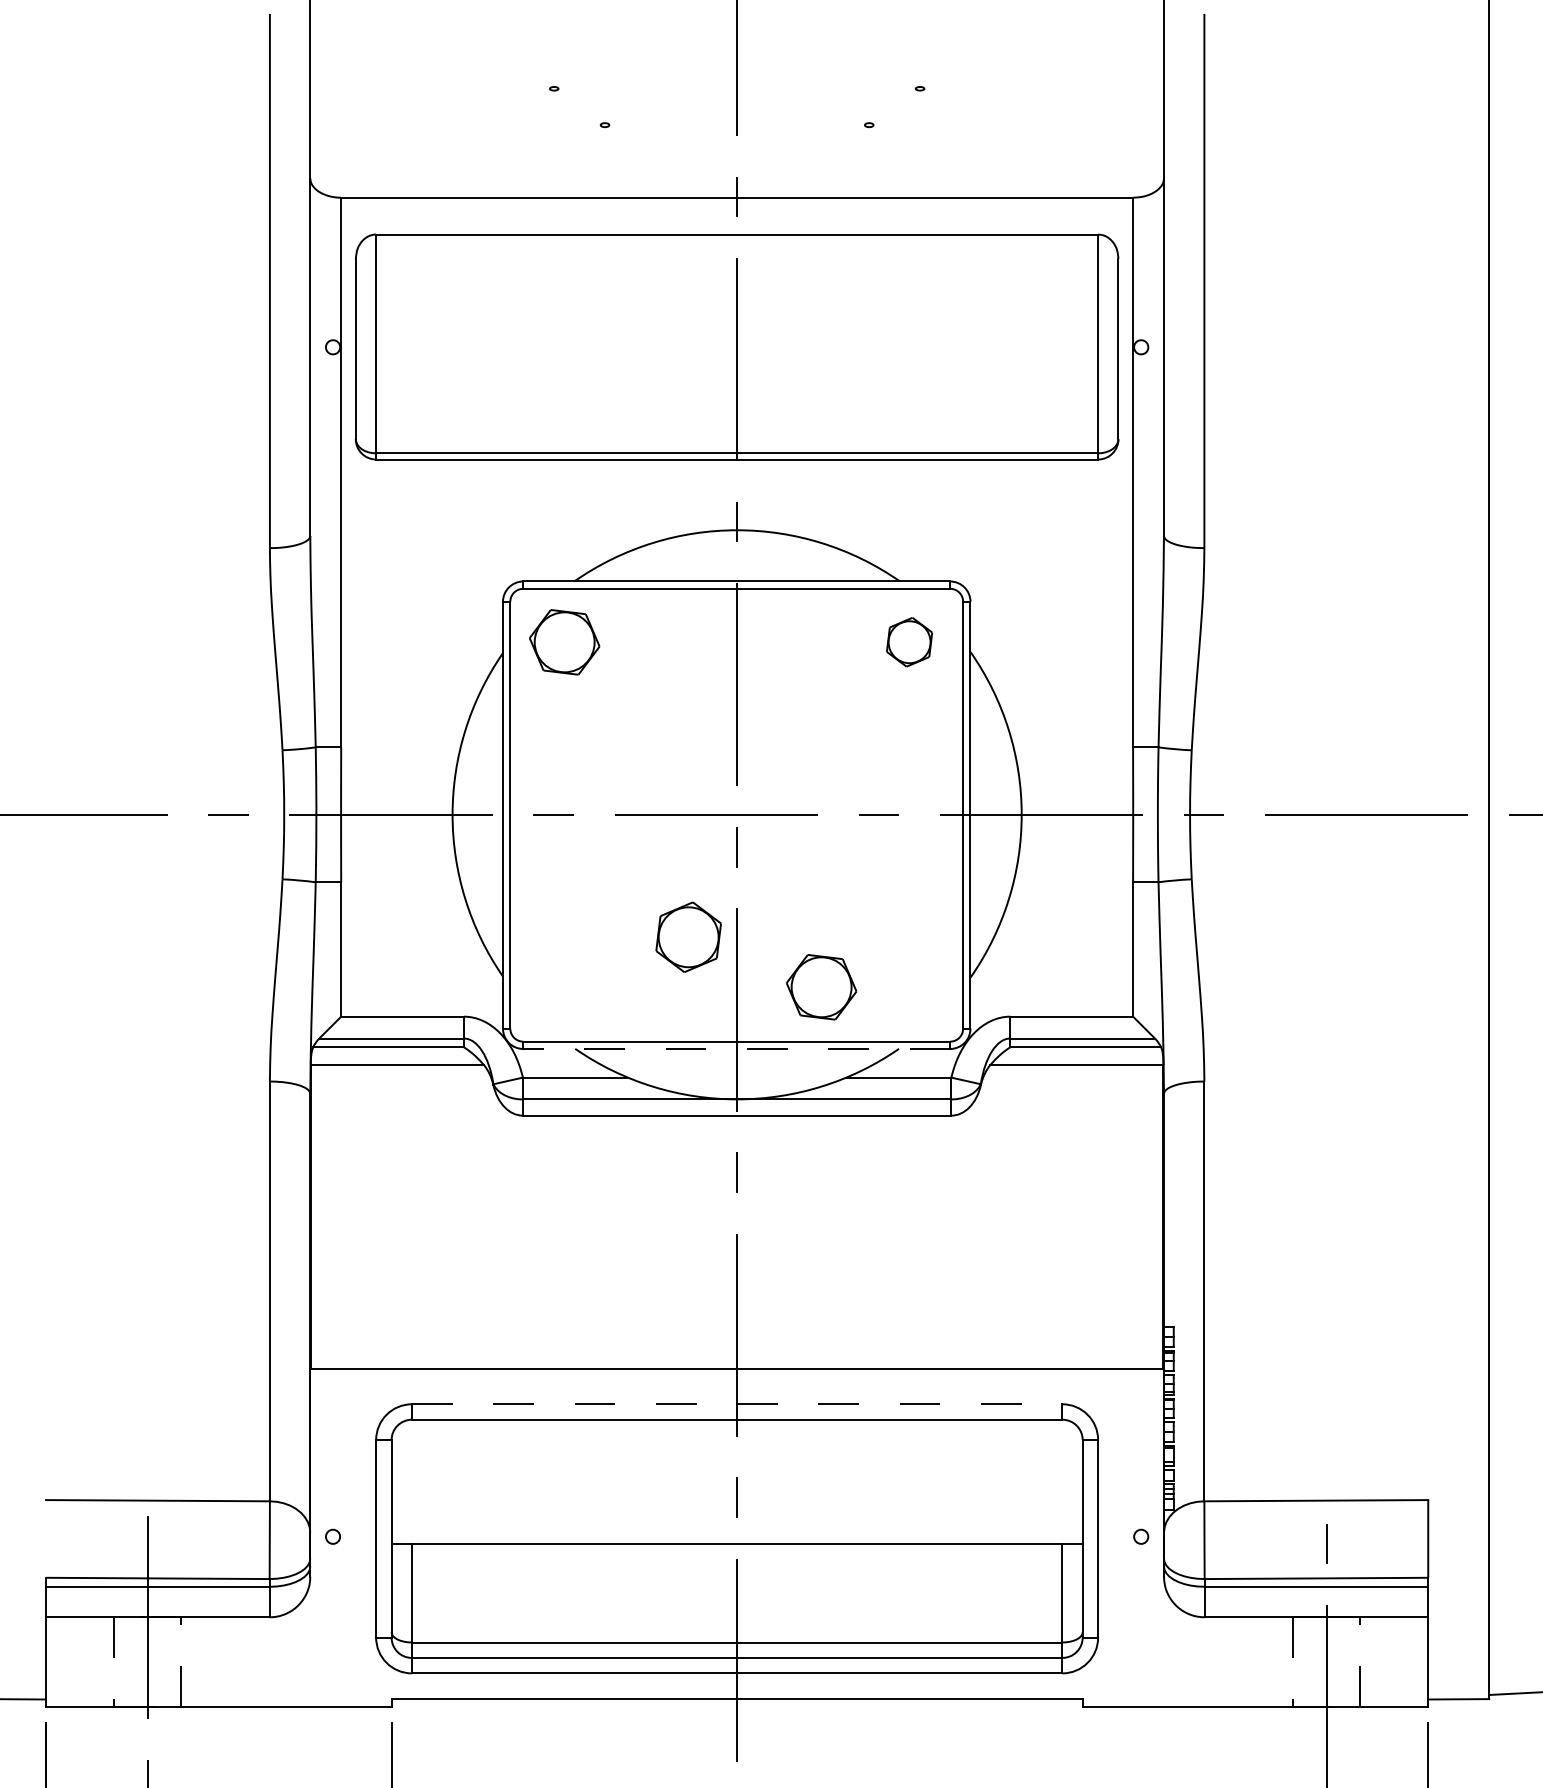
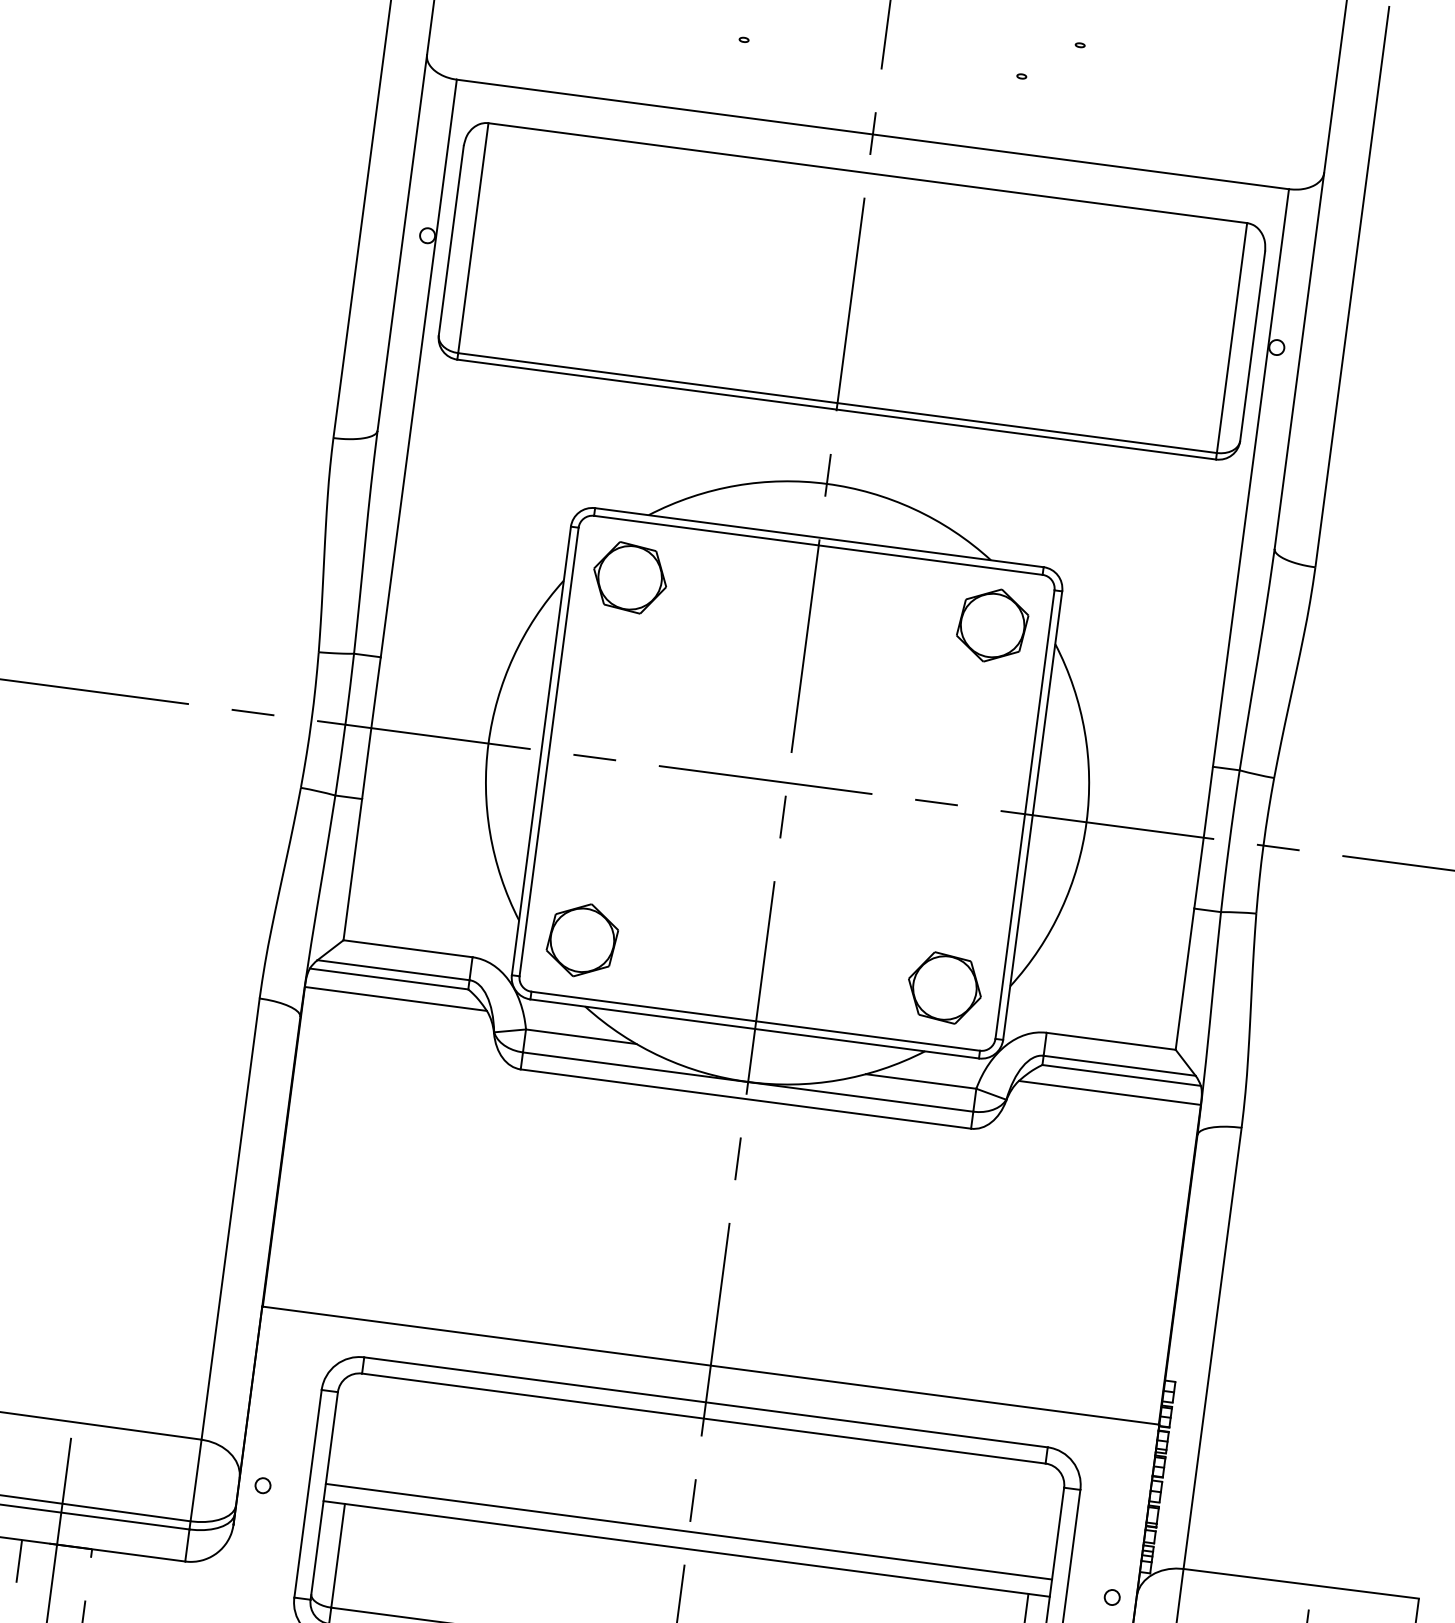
part: (909, 641) -> (992, 624), size x1.43
part: (688, 936) -> (582, 939), moved
part: (821, 987) -> (944, 988), moved
line: (736, 1048) -> (754, 1028), dashed -> solid
line: (737, 1404) -> (706, 1402), dashed -> solid
line: (736, 1527) -> (688, 1531), added

